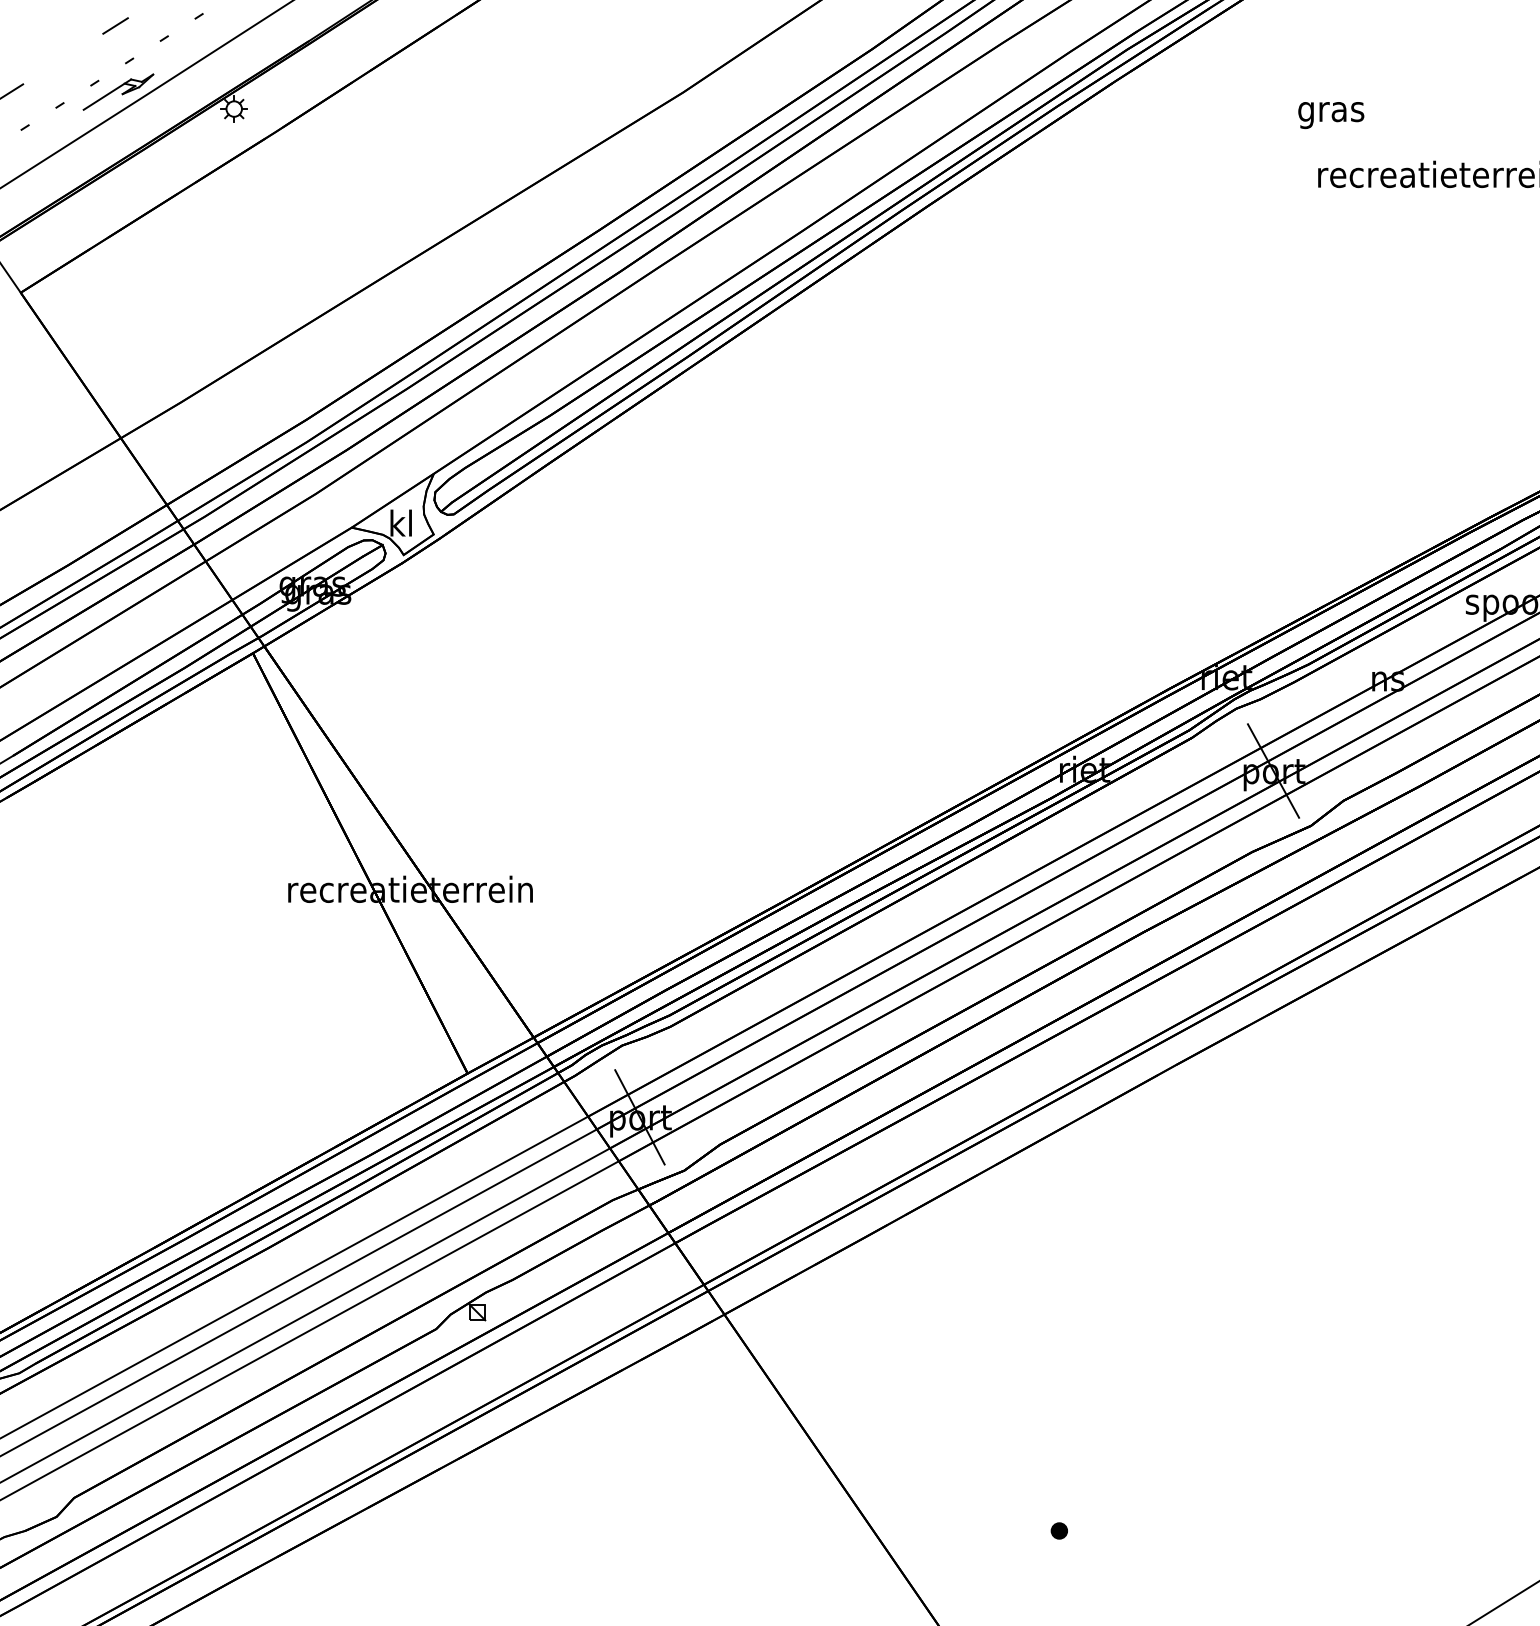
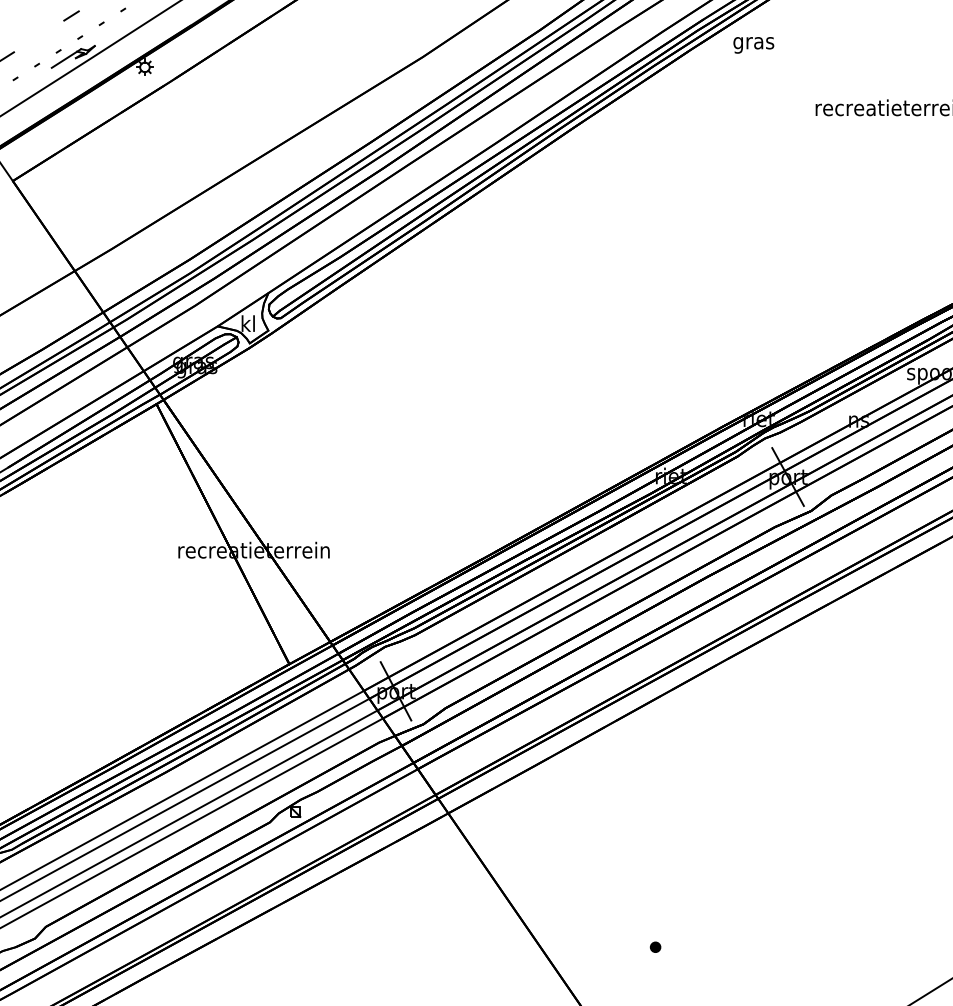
text: (1330, 115) -> (753, 45), moved

